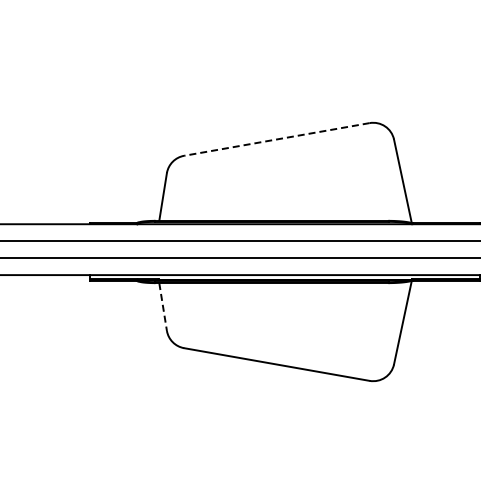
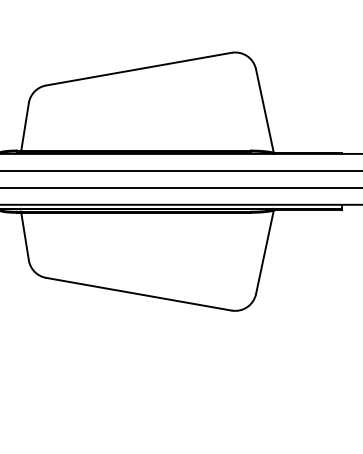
line: (276, 139) -> (138, 69), dashed -> solid
line: (163, 307) -> (25, 237), dashed -> solid

